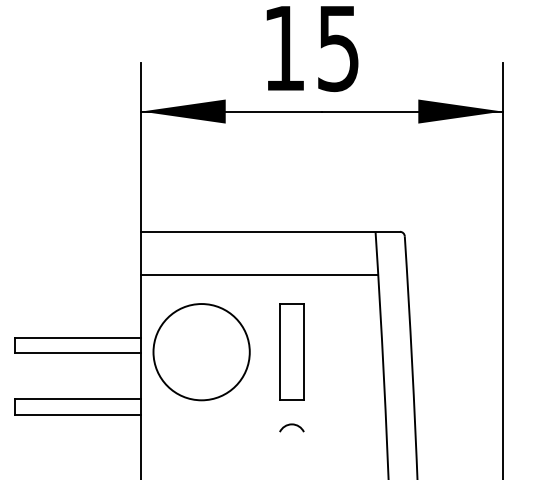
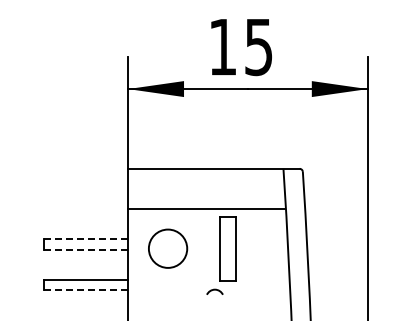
line: (259, 274) -> (206, 208), moved
line: (78, 338) -> (86, 239), solid -> dashed
circle: (202, 351) -> (168, 248), size x0.6
line: (78, 353) -> (86, 249), solid -> dashed
line: (78, 415) -> (86, 290), solid -> dashed
arc: (291, 425) -> (214, 290), moved

